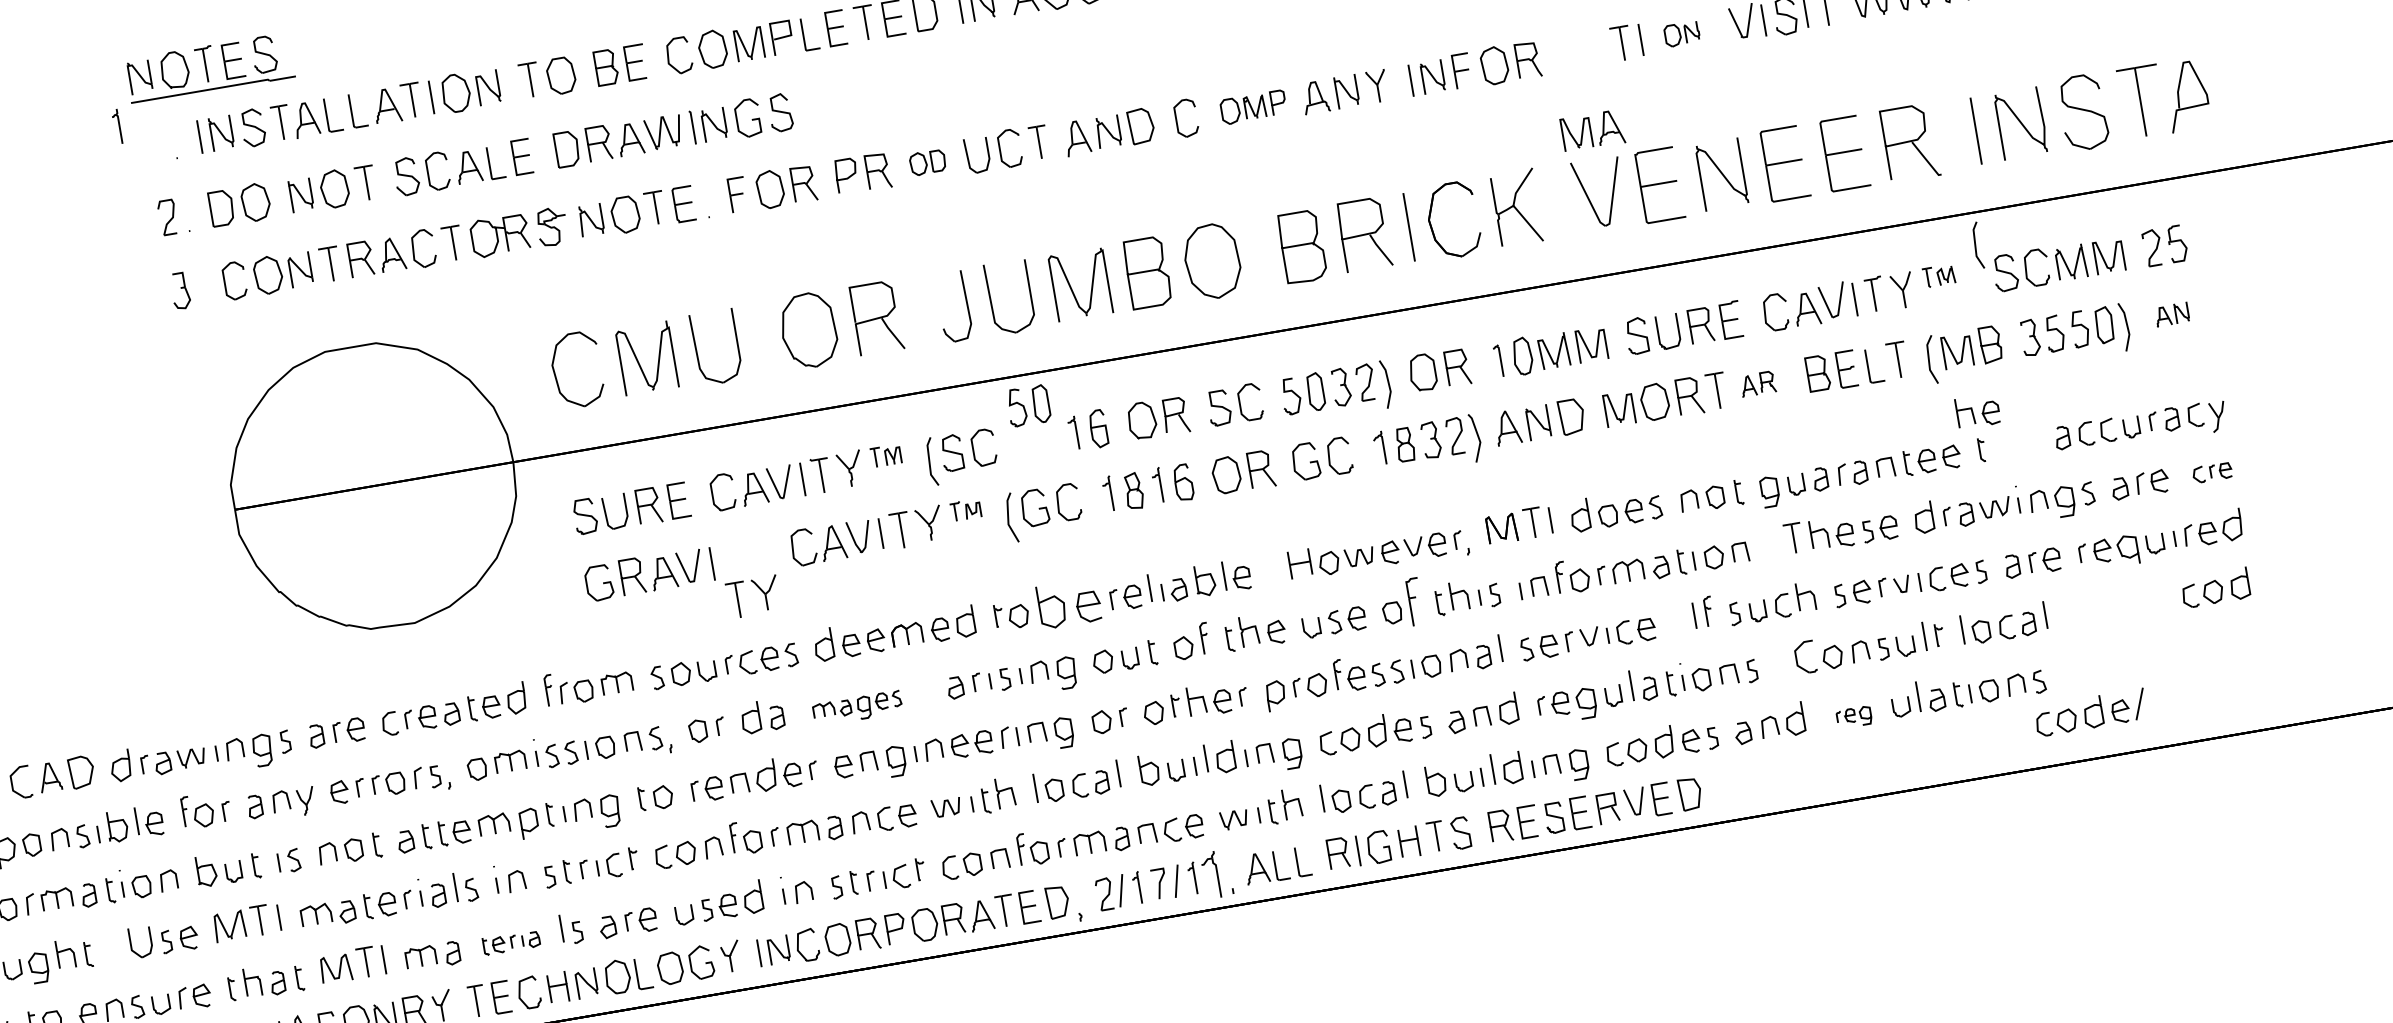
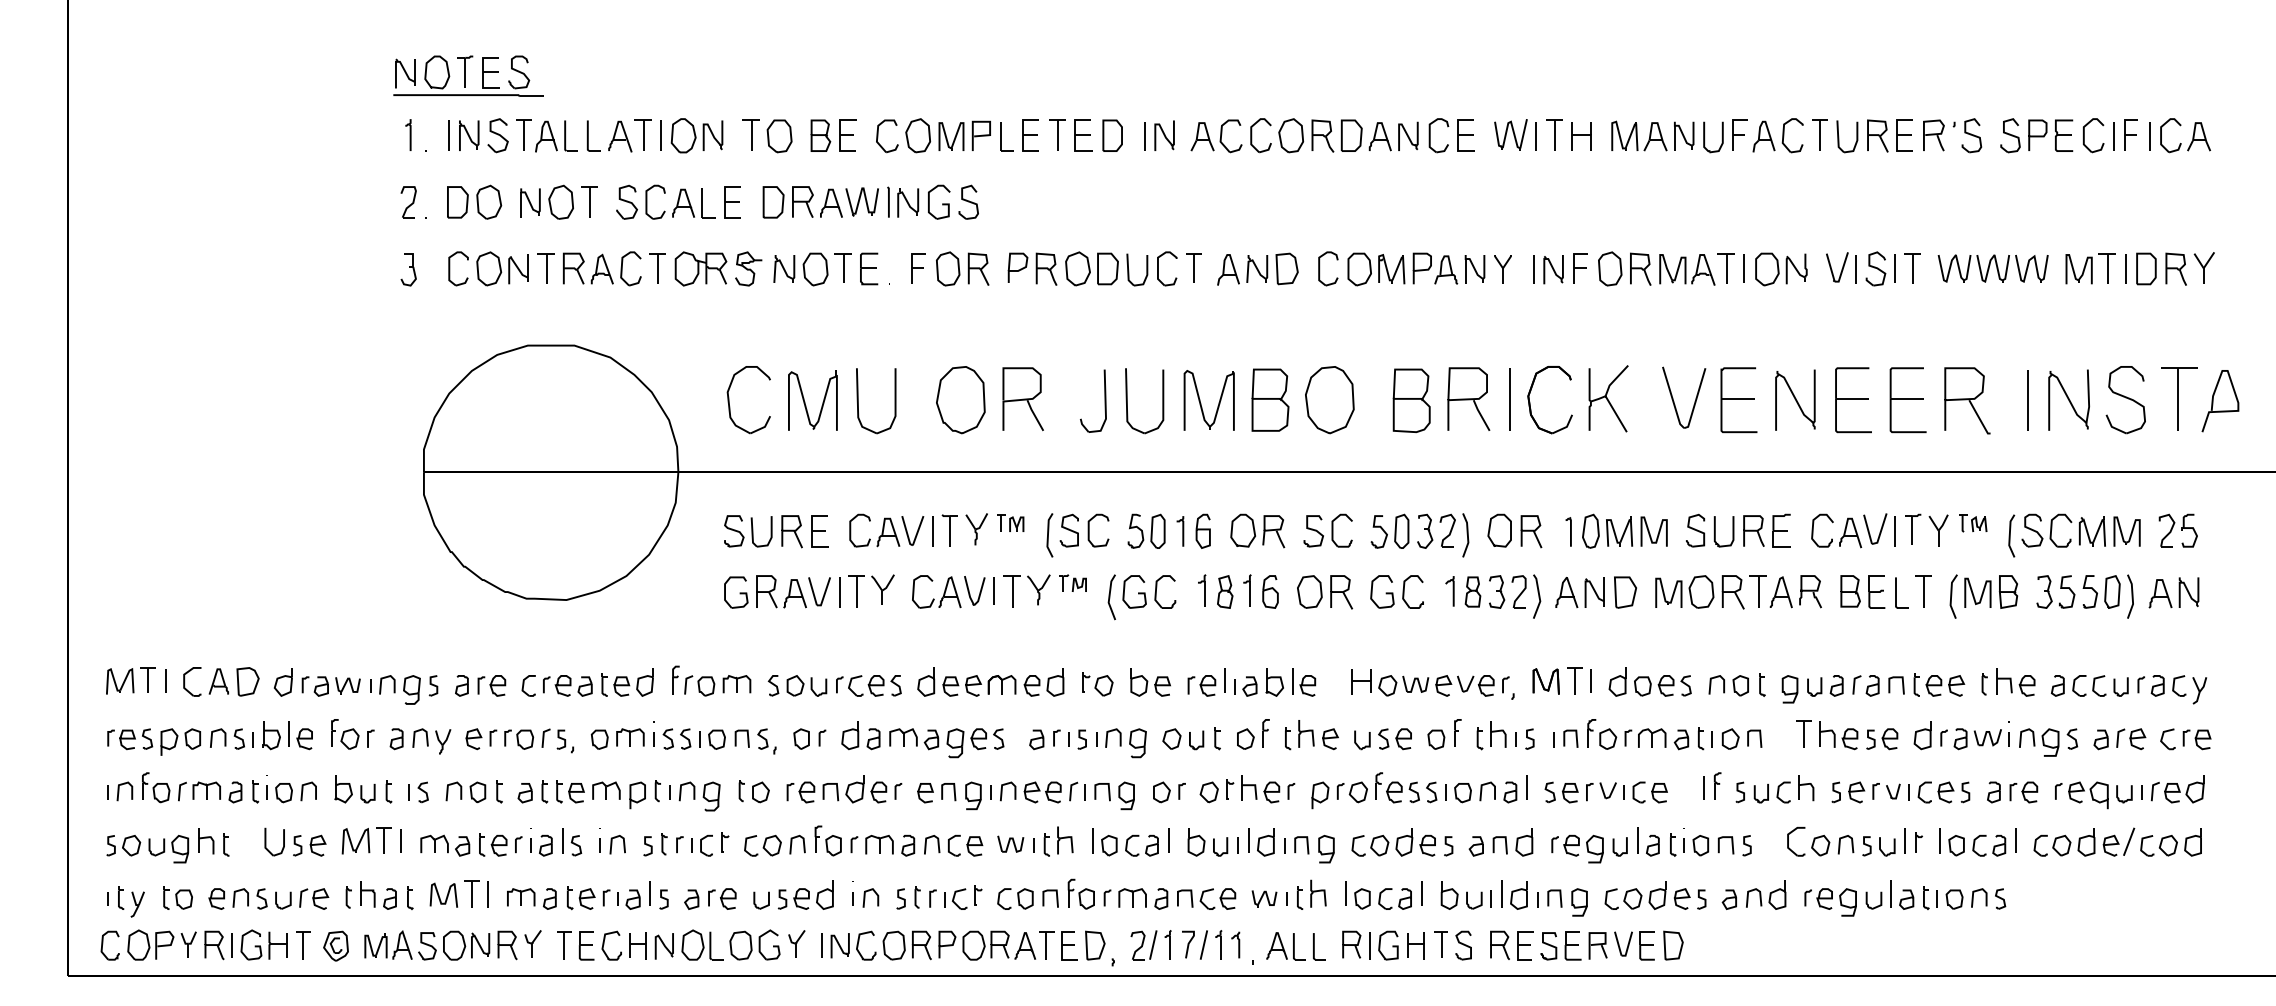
part: (1682, 34) -> (1781, 269), size x1.67
part: (1253, 107) -> (1389, 269), size x1.43
part: (117, 126) -> (408, 134), moved
part: (1592, 130) -> (1687, 269), moved
part: (927, 162) -> (1091, 268), size x1.67
line: (1976, 245) -> (2010, 535), moved
part: (2171, 314) -> (2173, 592), size x1.67
part: (1757, 383) -> (1795, 591), size x1.67
part: (1028, 404) -> (1146, 530), moved
part: (1977, 411) -> (2015, 682), moved
part: (2212, 472) -> (2185, 739), size x1.43
part: (760, 591) -> (878, 587), moved
part: (1414, 601) -> (1457, 732), size x0.62
part: (1069, 604) -> (1150, 682), size x0.71
part: (857, 708) -> (946, 743), size x1.43
part: (2090, 711) -> (2084, 841), moved
part: (1854, 717) -> (1830, 902), size x1.67
part: (1211, 874) -> (1235, 944), size x0.62
part: (511, 942) -> (603, 898), size x1.43

